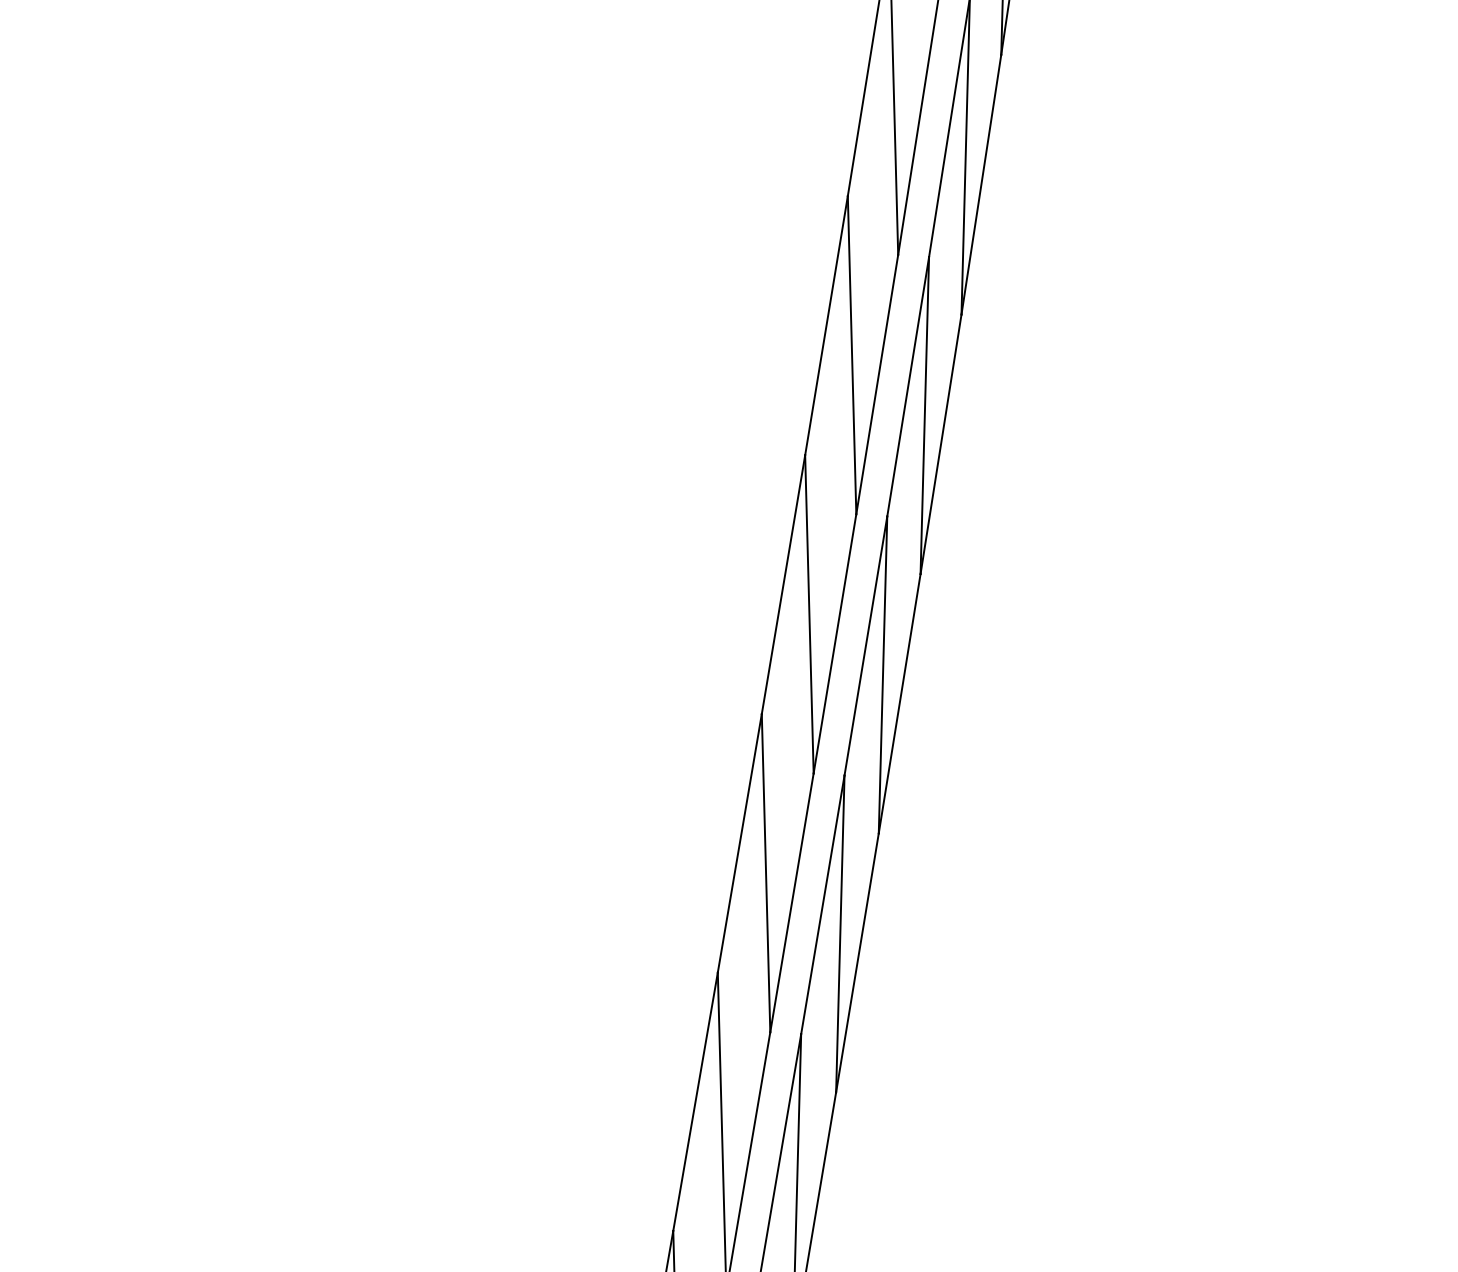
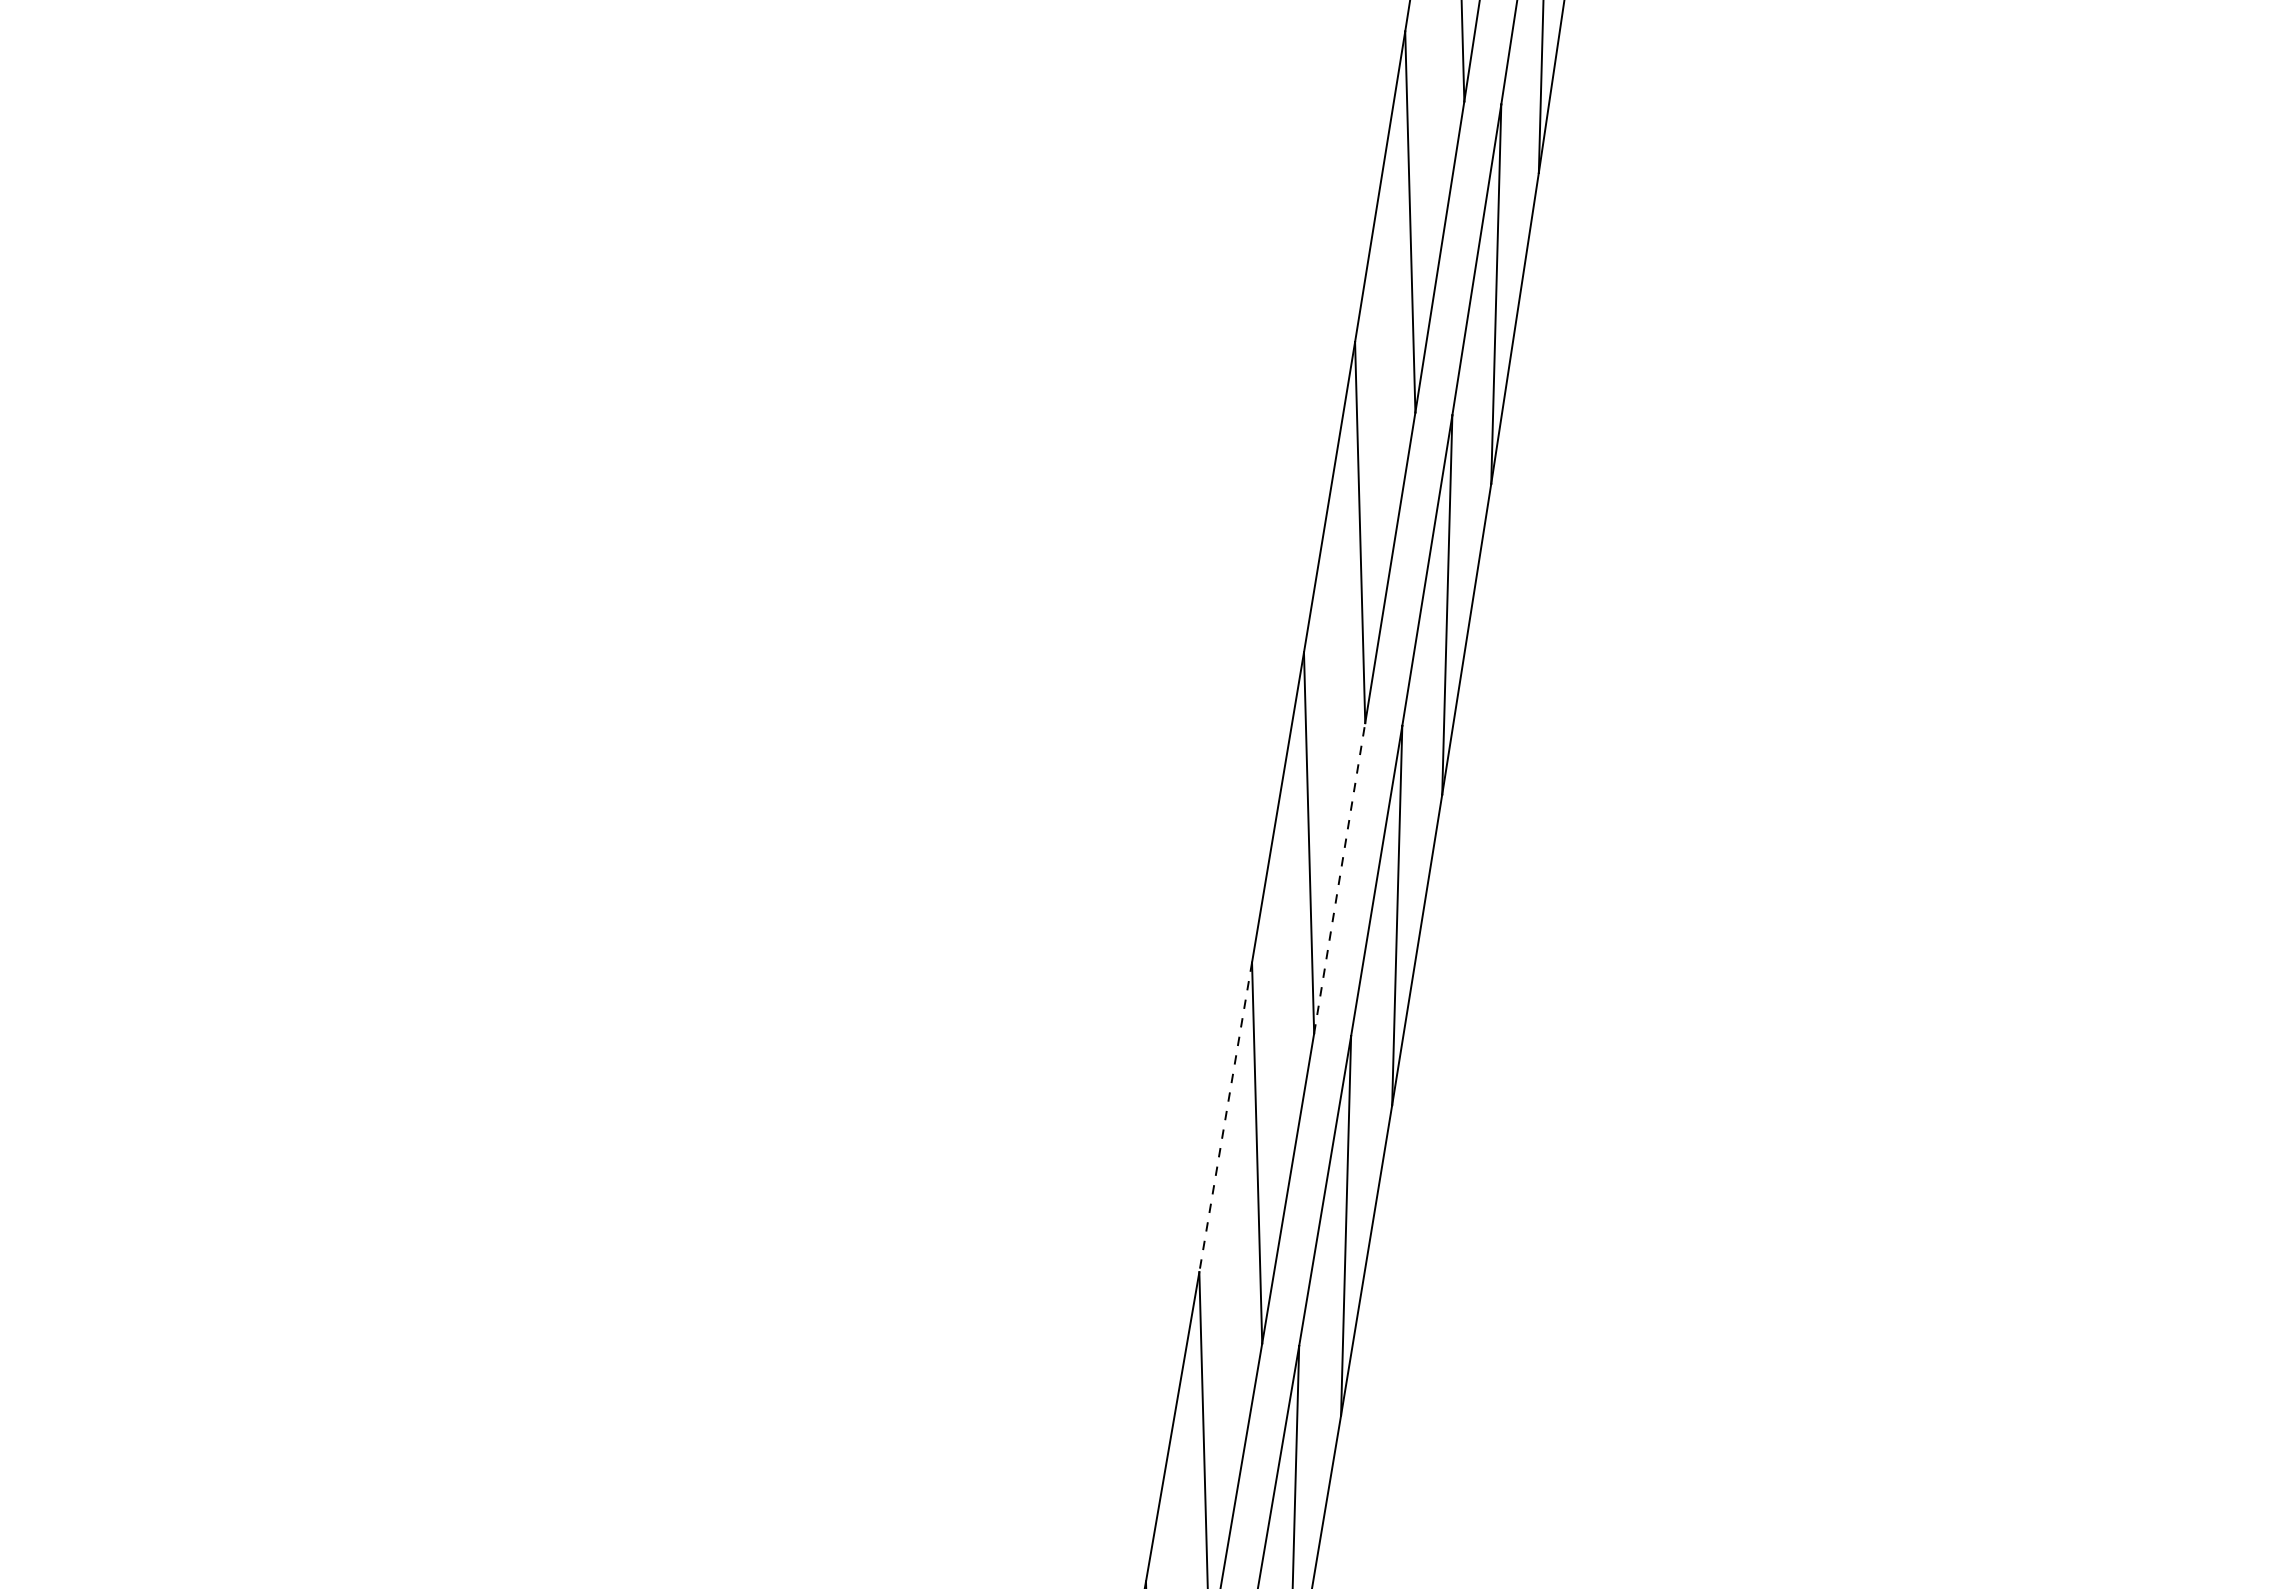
line: (834, 643) -> (1339, 877), solid -> dashed
line: (739, 843) -> (1225, 1117), solid -> dashed

